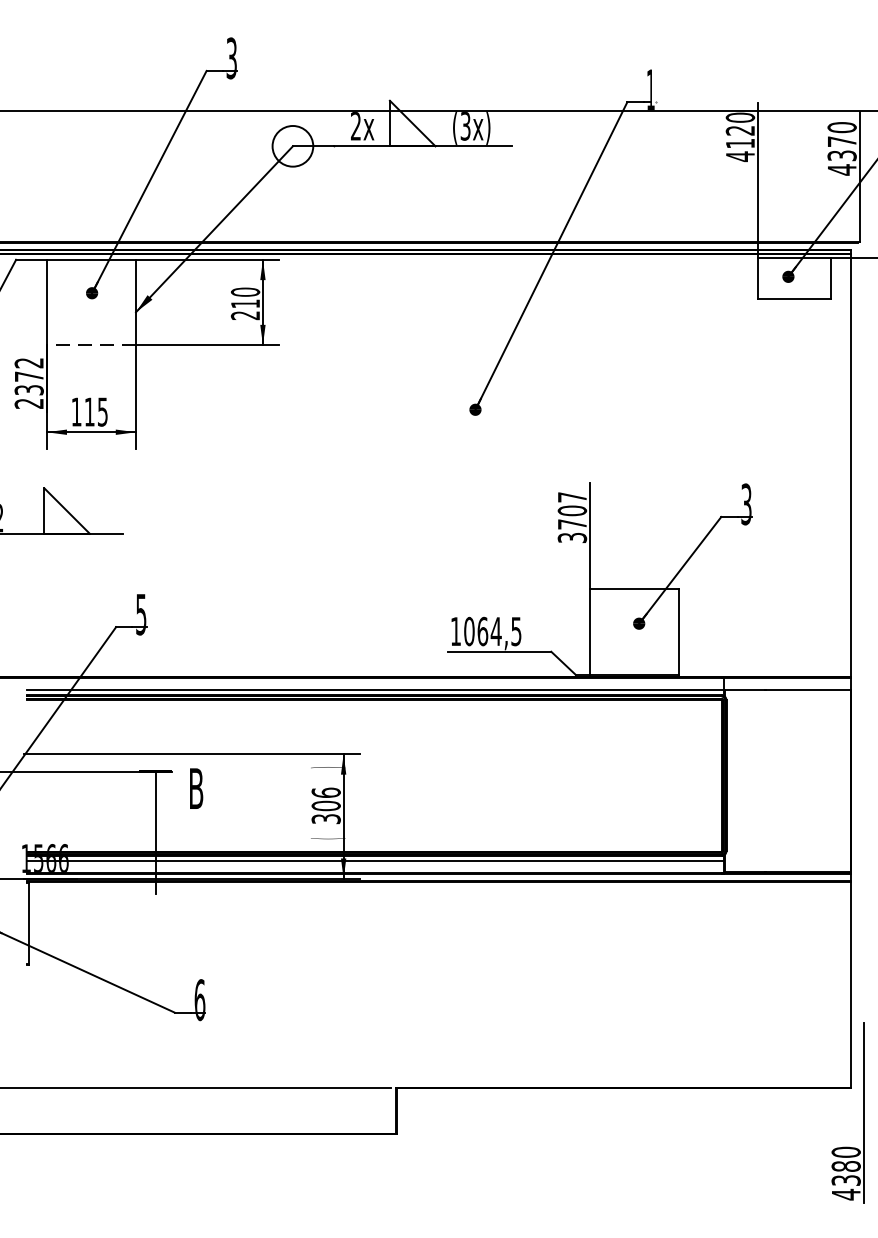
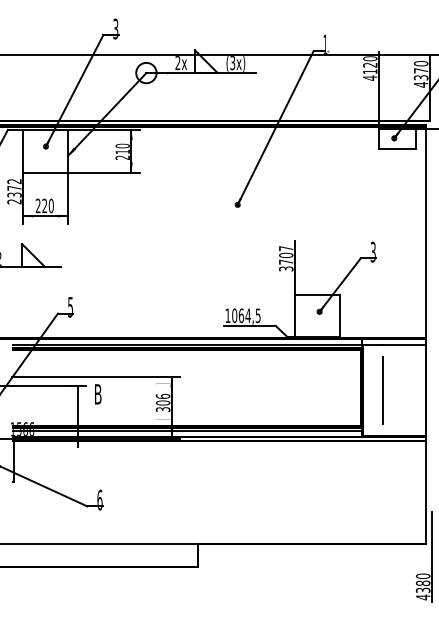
line: (91, 345) -> (45, 172), dashed -> solid
text: (89, 411) -> (44, 205), 115 -> 220
line: (764, 780) -> (382, 390), added

